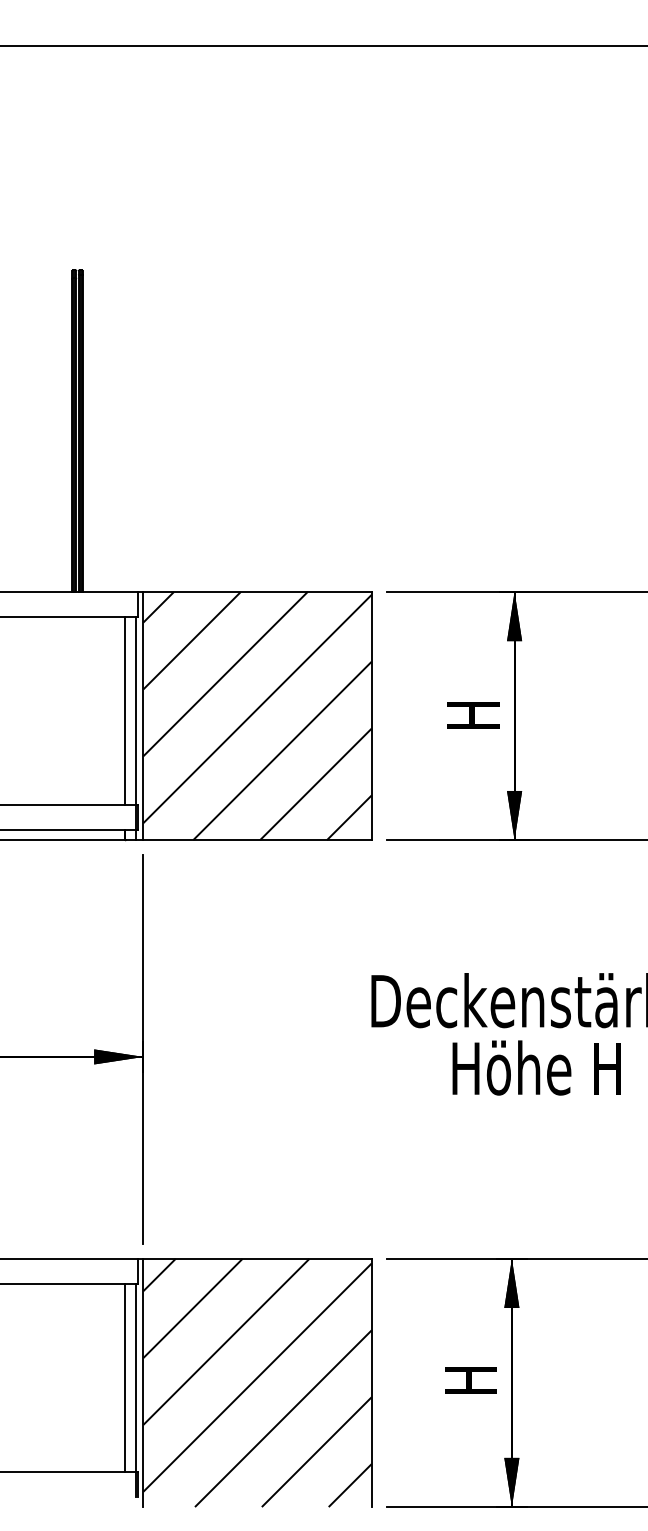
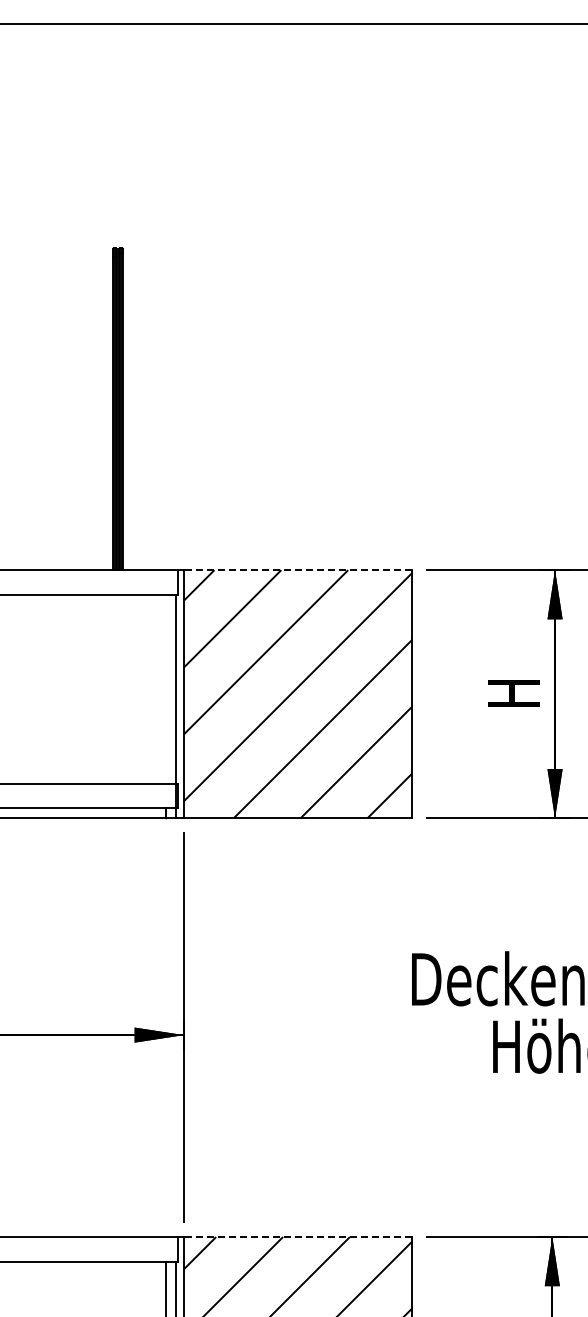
line: (257, 591) -> (297, 569), solid -> dashed
line: (125, 710) -> (165, 688), removed
line: (257, 1258) -> (297, 1236), solid -> dashed

